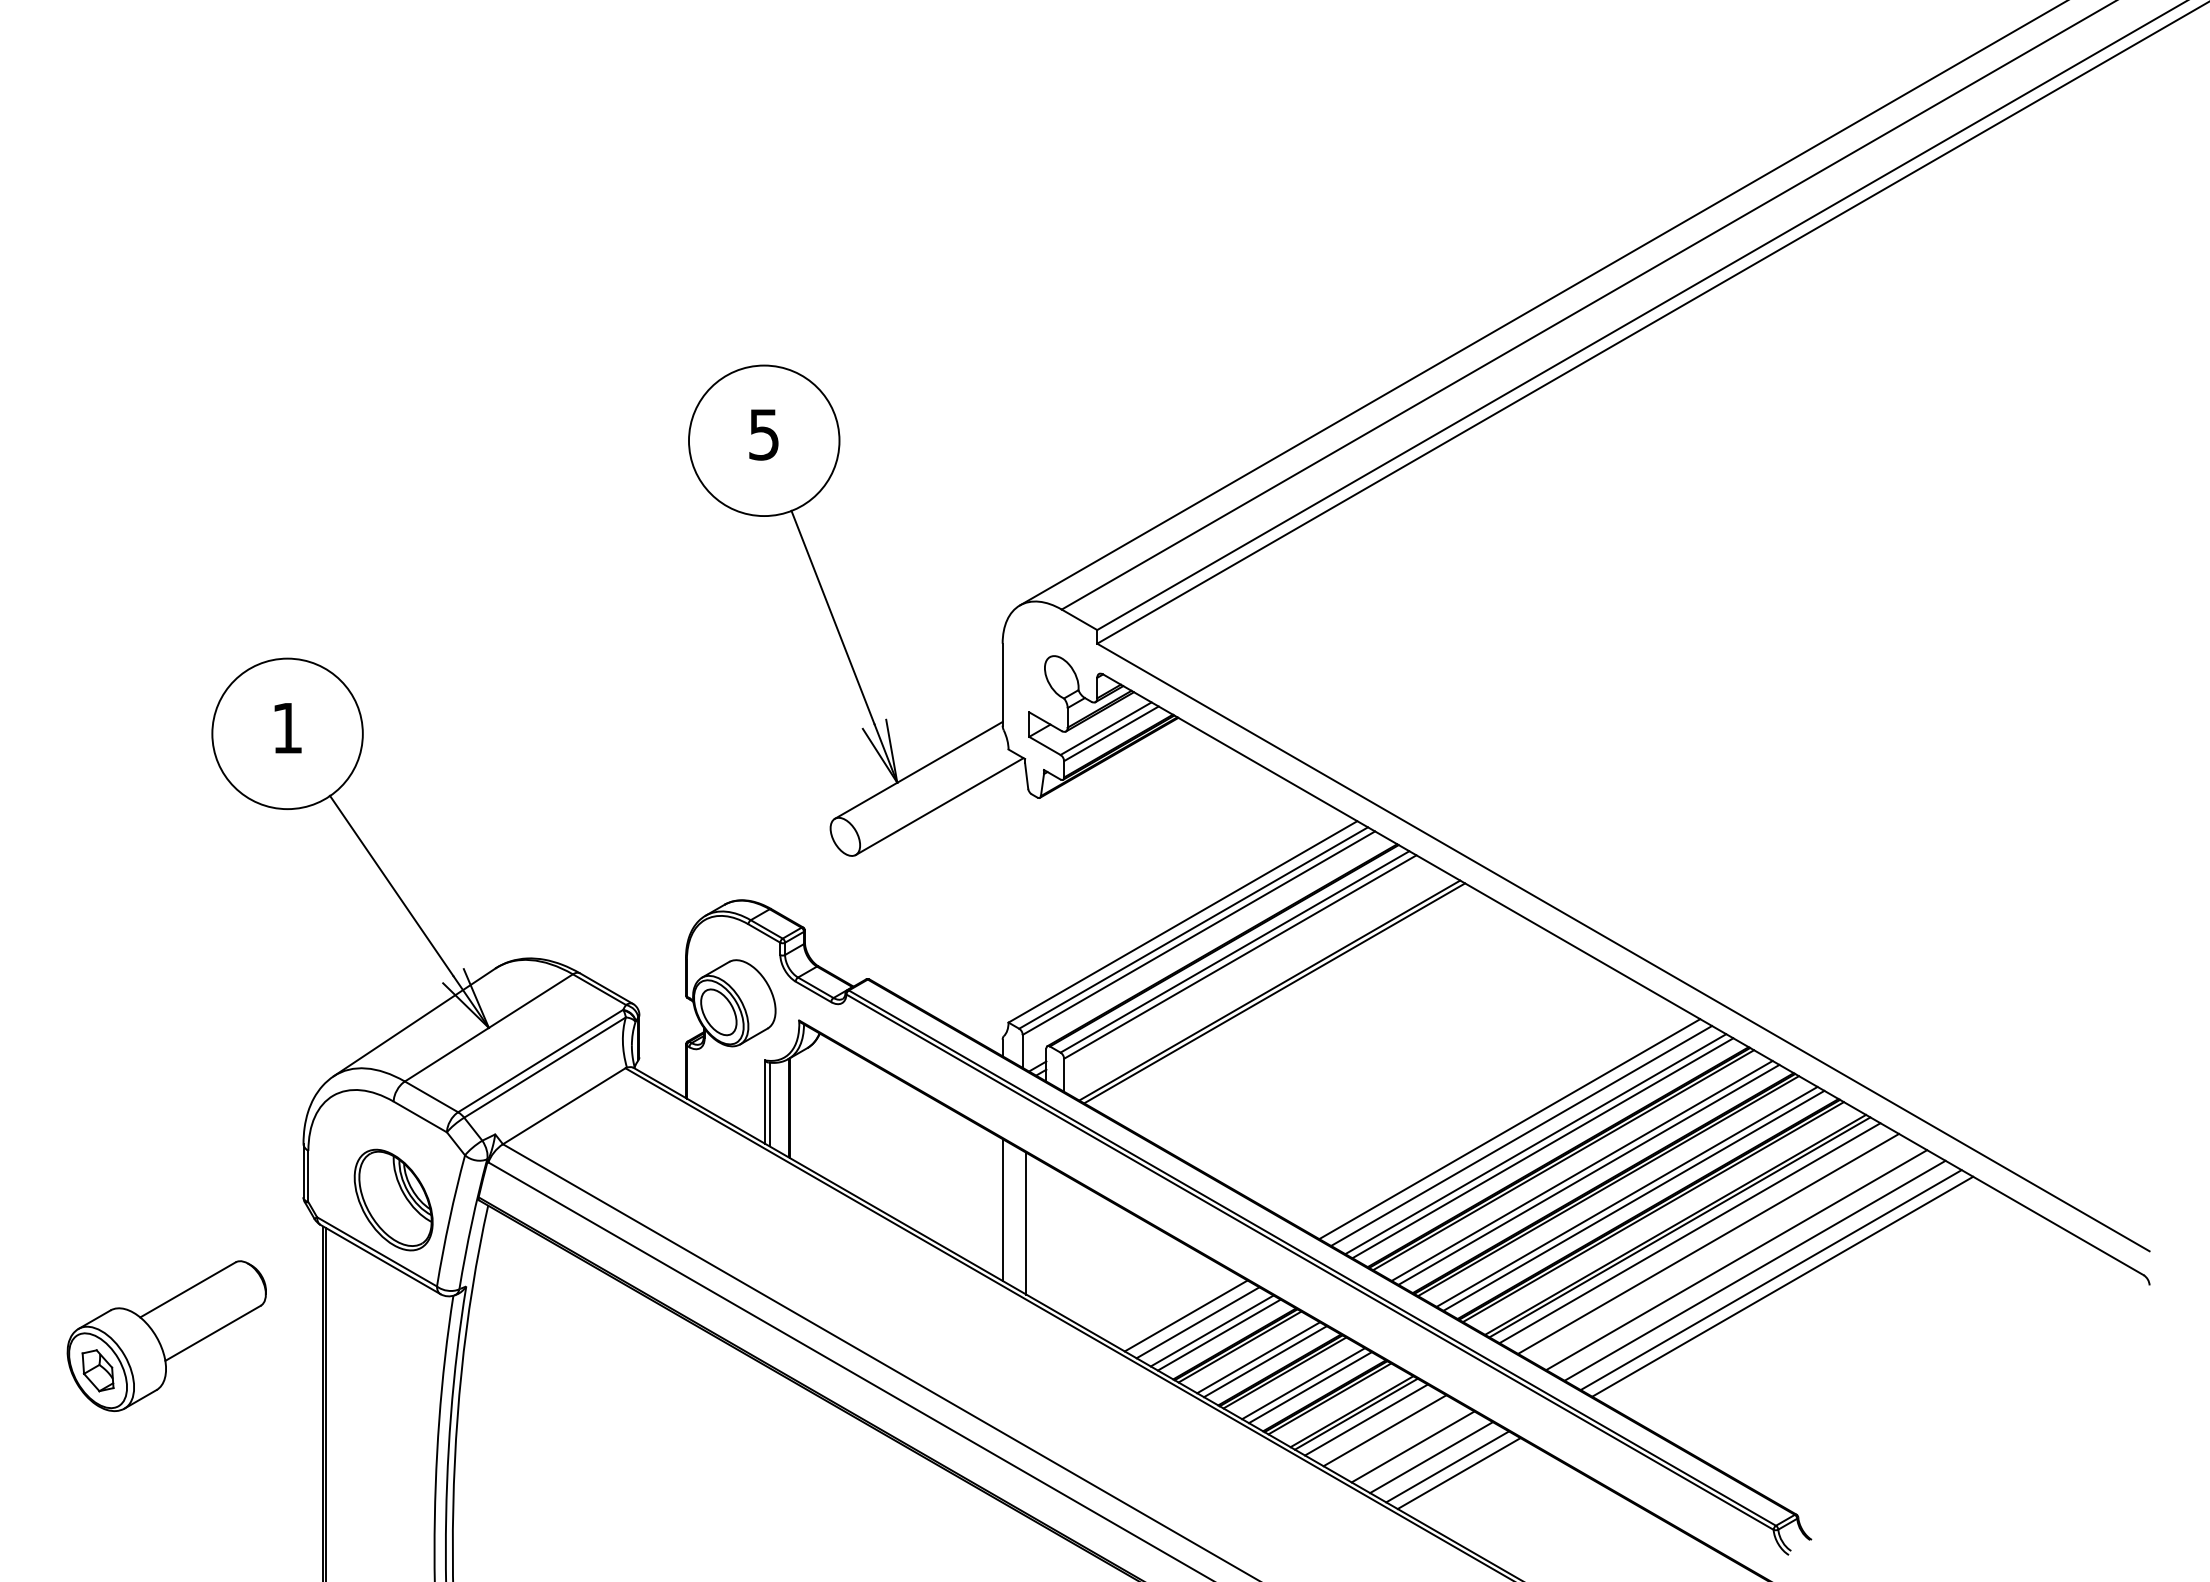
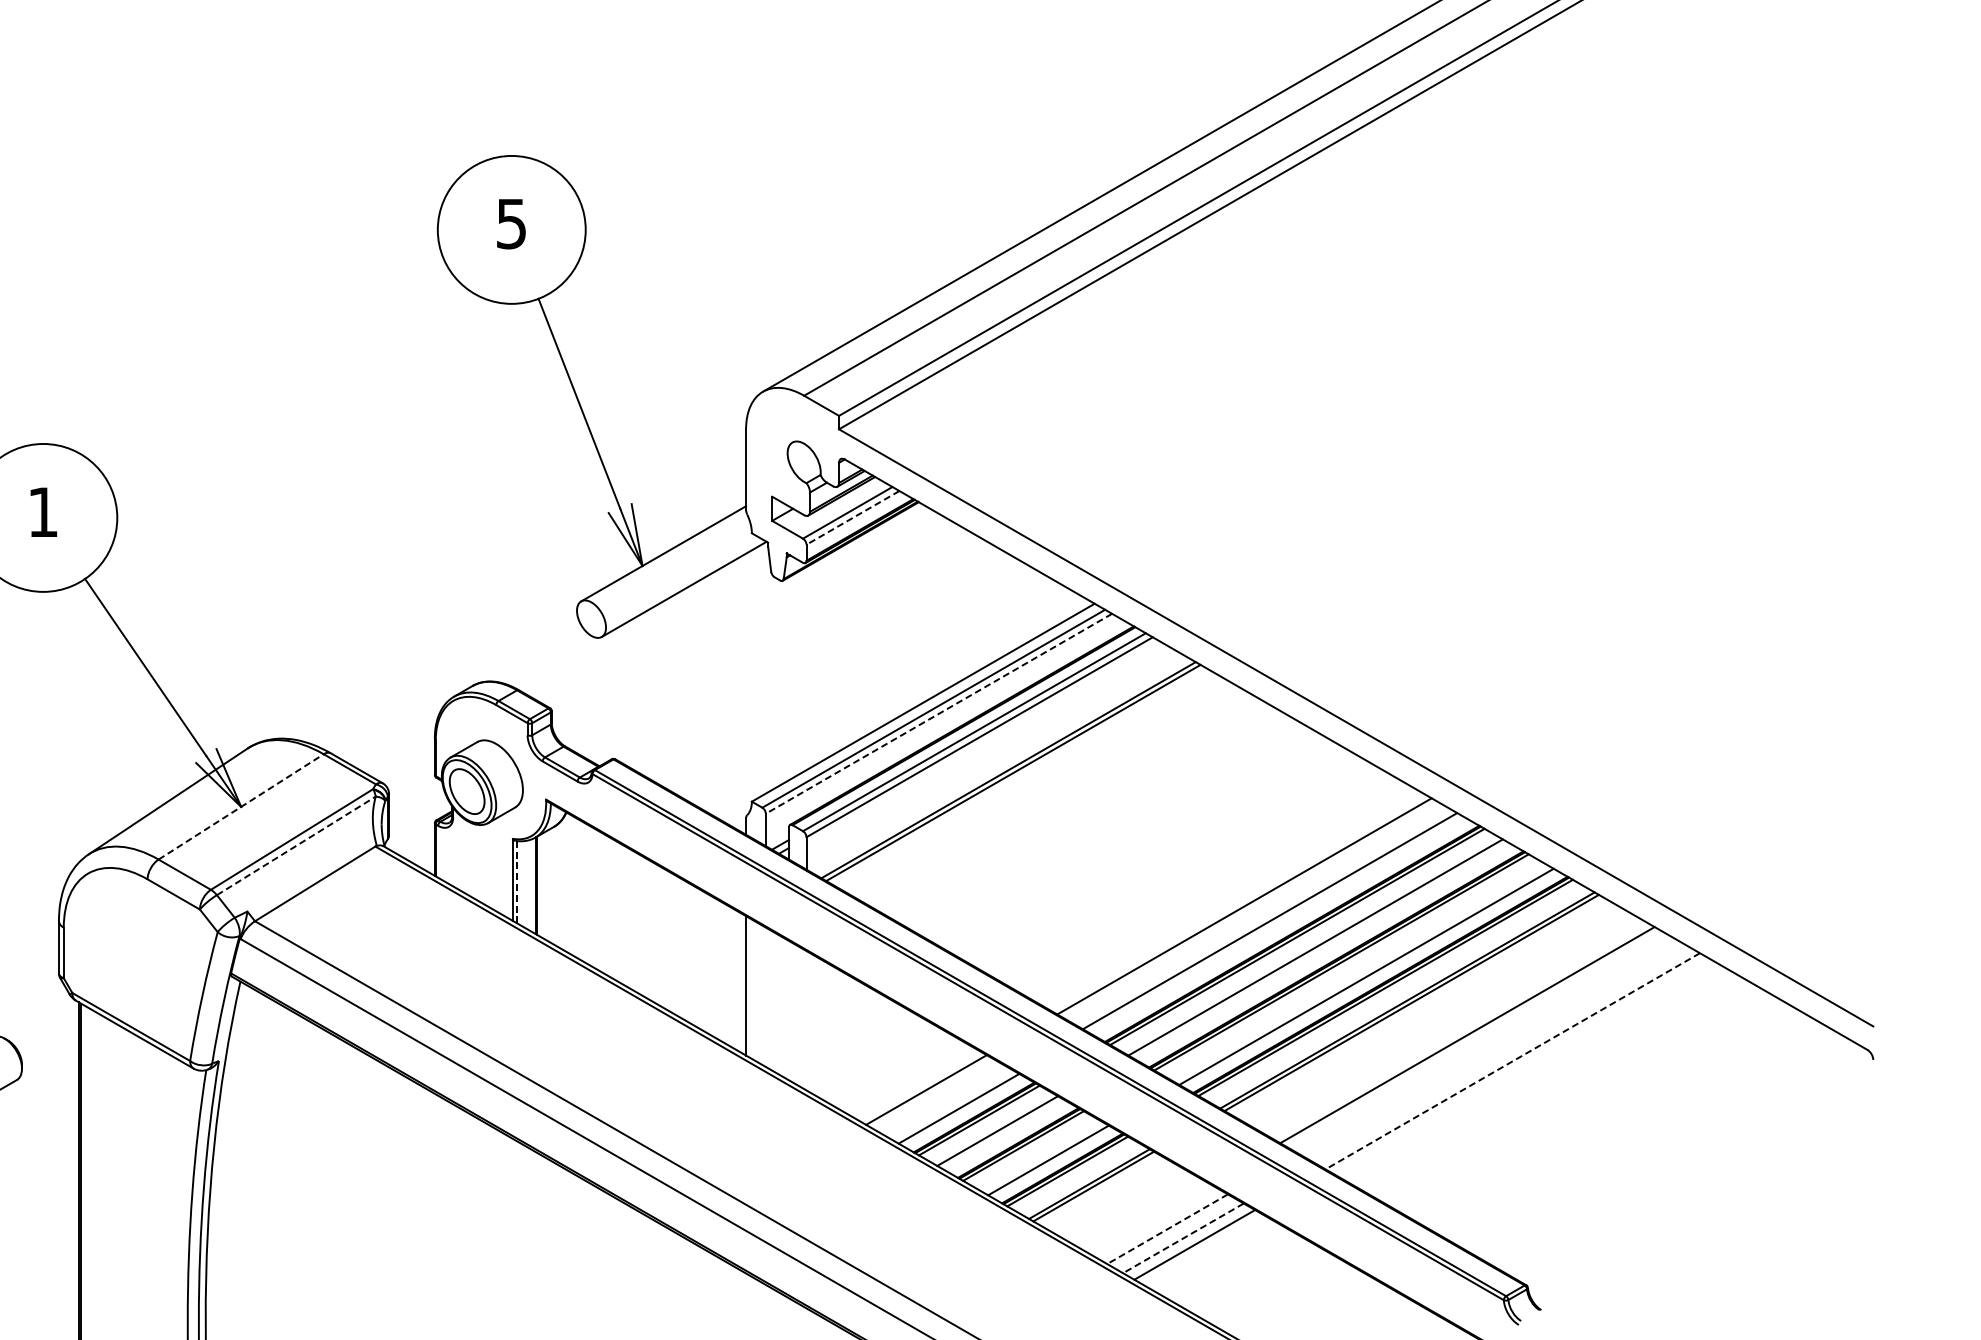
line: (1111, 733) -> (853, 517), solid -> dashed
line: (1198, 933) -> (938, 714), solid -> dashed
line: (488, 1027) -> (240, 806), solid -> dashed
line: (545, 1067) -> (296, 845), solid -> dashed
line: (769, 1104) -> (516, 882), solid -> dashed
line: (1521, 1135) -> (1256, 912), removed
line: (1542, 1148) -> (1276, 925), removed
line: (1588, 1174) -> (1321, 950), removed
line: (1626, 1196) -> (1359, 972), removed
part: (393, 1199) -> (147, 975), removed
line: (1026, 1223) -> (769, 999), removed
line: (1689, 1233) -> (1421, 1008), removed
line: (1708, 1243) -> (1439, 1018), removed
line: (1754, 1270) -> (1484, 1045), removed
line: (1770, 1280) -> (1500, 1055), removed
line: (1782, 1286) -> (1512, 1061), solid -> dashed
line: (1197, 1322) -> (937, 1096), removed
line: (1211, 1330) -> (951, 1104), removed
line: (1265, 1361) -> (1004, 1134), removed
line: (1303, 1383) -> (1041, 1156), removed
line: (1366, 1419) -> (1103, 1191), removed
line: (1384, 1430) -> (1121, 1202), removed
line: (1412, 1446) -> (1148, 1218), removed
line: (1431, 1457) -> (1167, 1229), solid -> dashed
line: (1447, 1466) -> (1183, 1237), solid -> dashed

